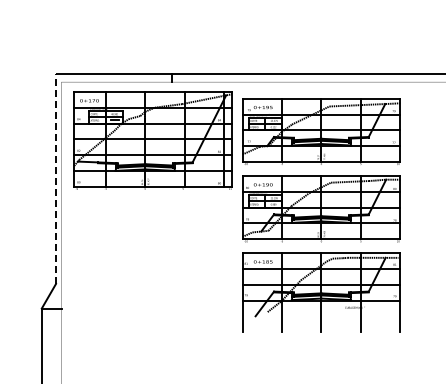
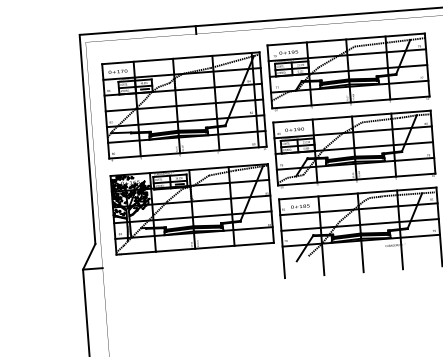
part: (152, 140) -> (183, 106), moved
line: (56, 179) -> (88, 139), dashed -> solid
part: (154, 256) -> (191, 209), added

